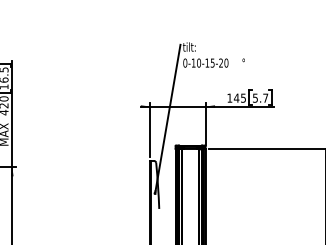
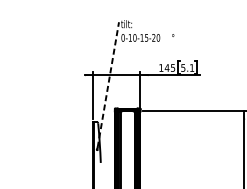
text: (265, 97) -> (191, 67), 5.7 -> 5.1
line: (168, 117) -> (108, 84), solid -> dashed

